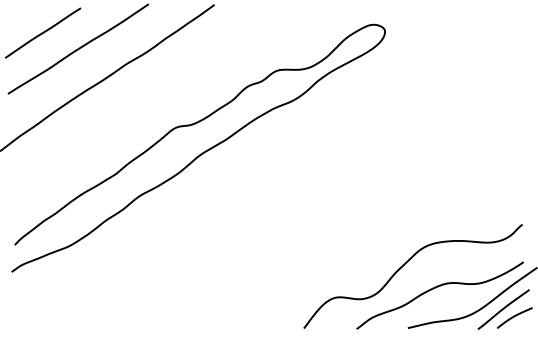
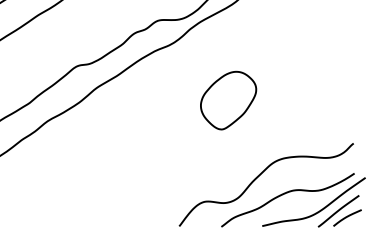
part: (365, 170) -> (228, 100), added

